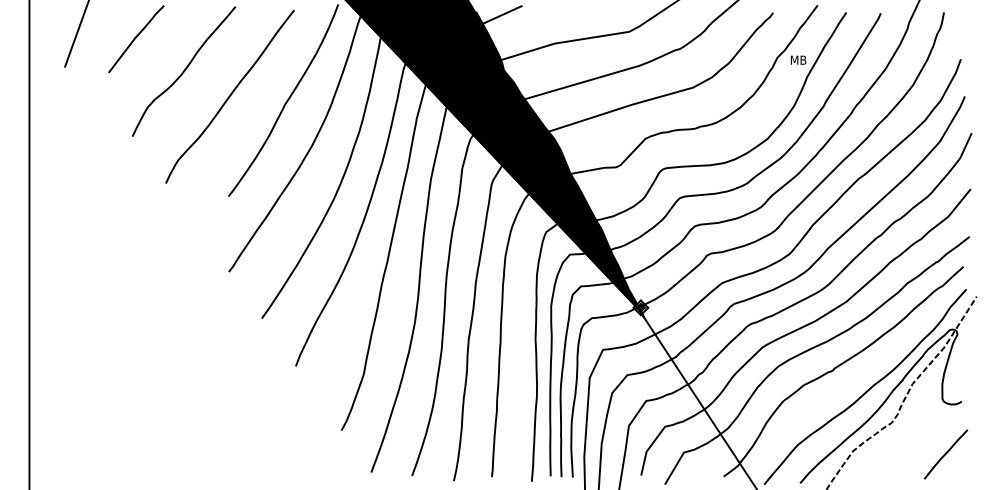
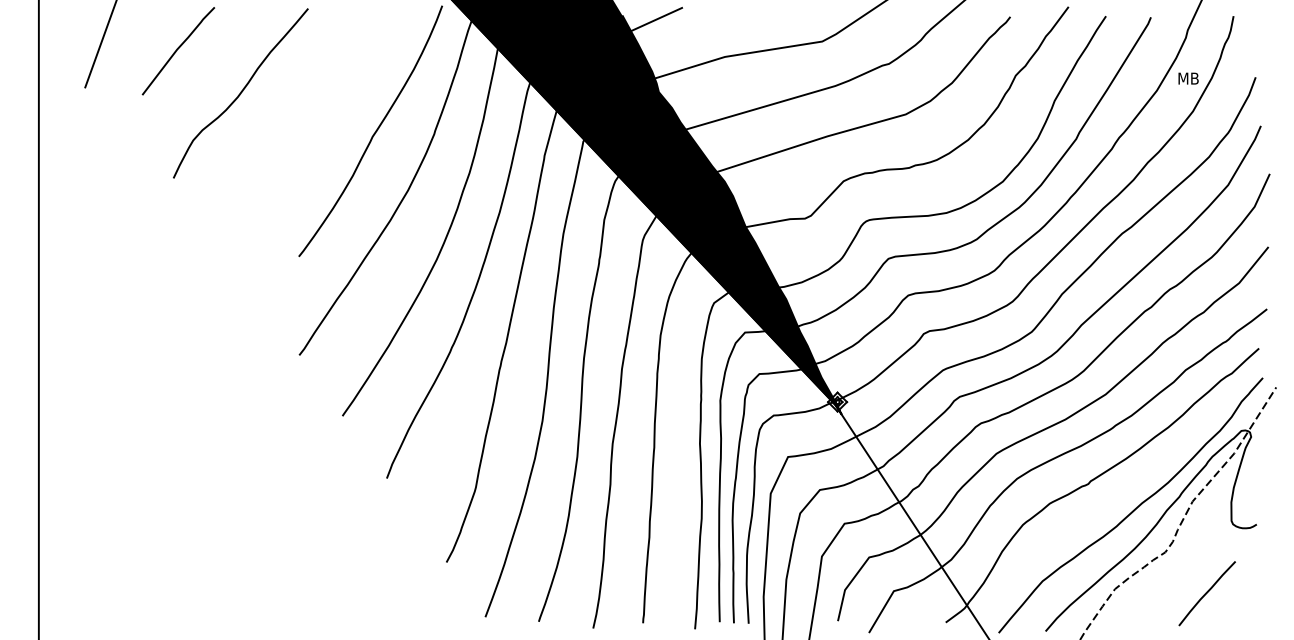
text: (798, 60) -> (1188, 78), moved
curve: (229, 96) -> (300, 126), removed
curve: (945, 454) -> (1206, 593), moved

